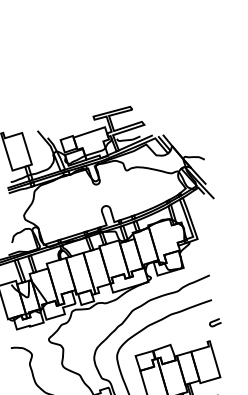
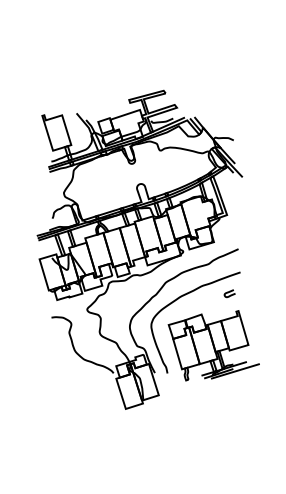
curve: (215, 321) -> (229, 292), moved

